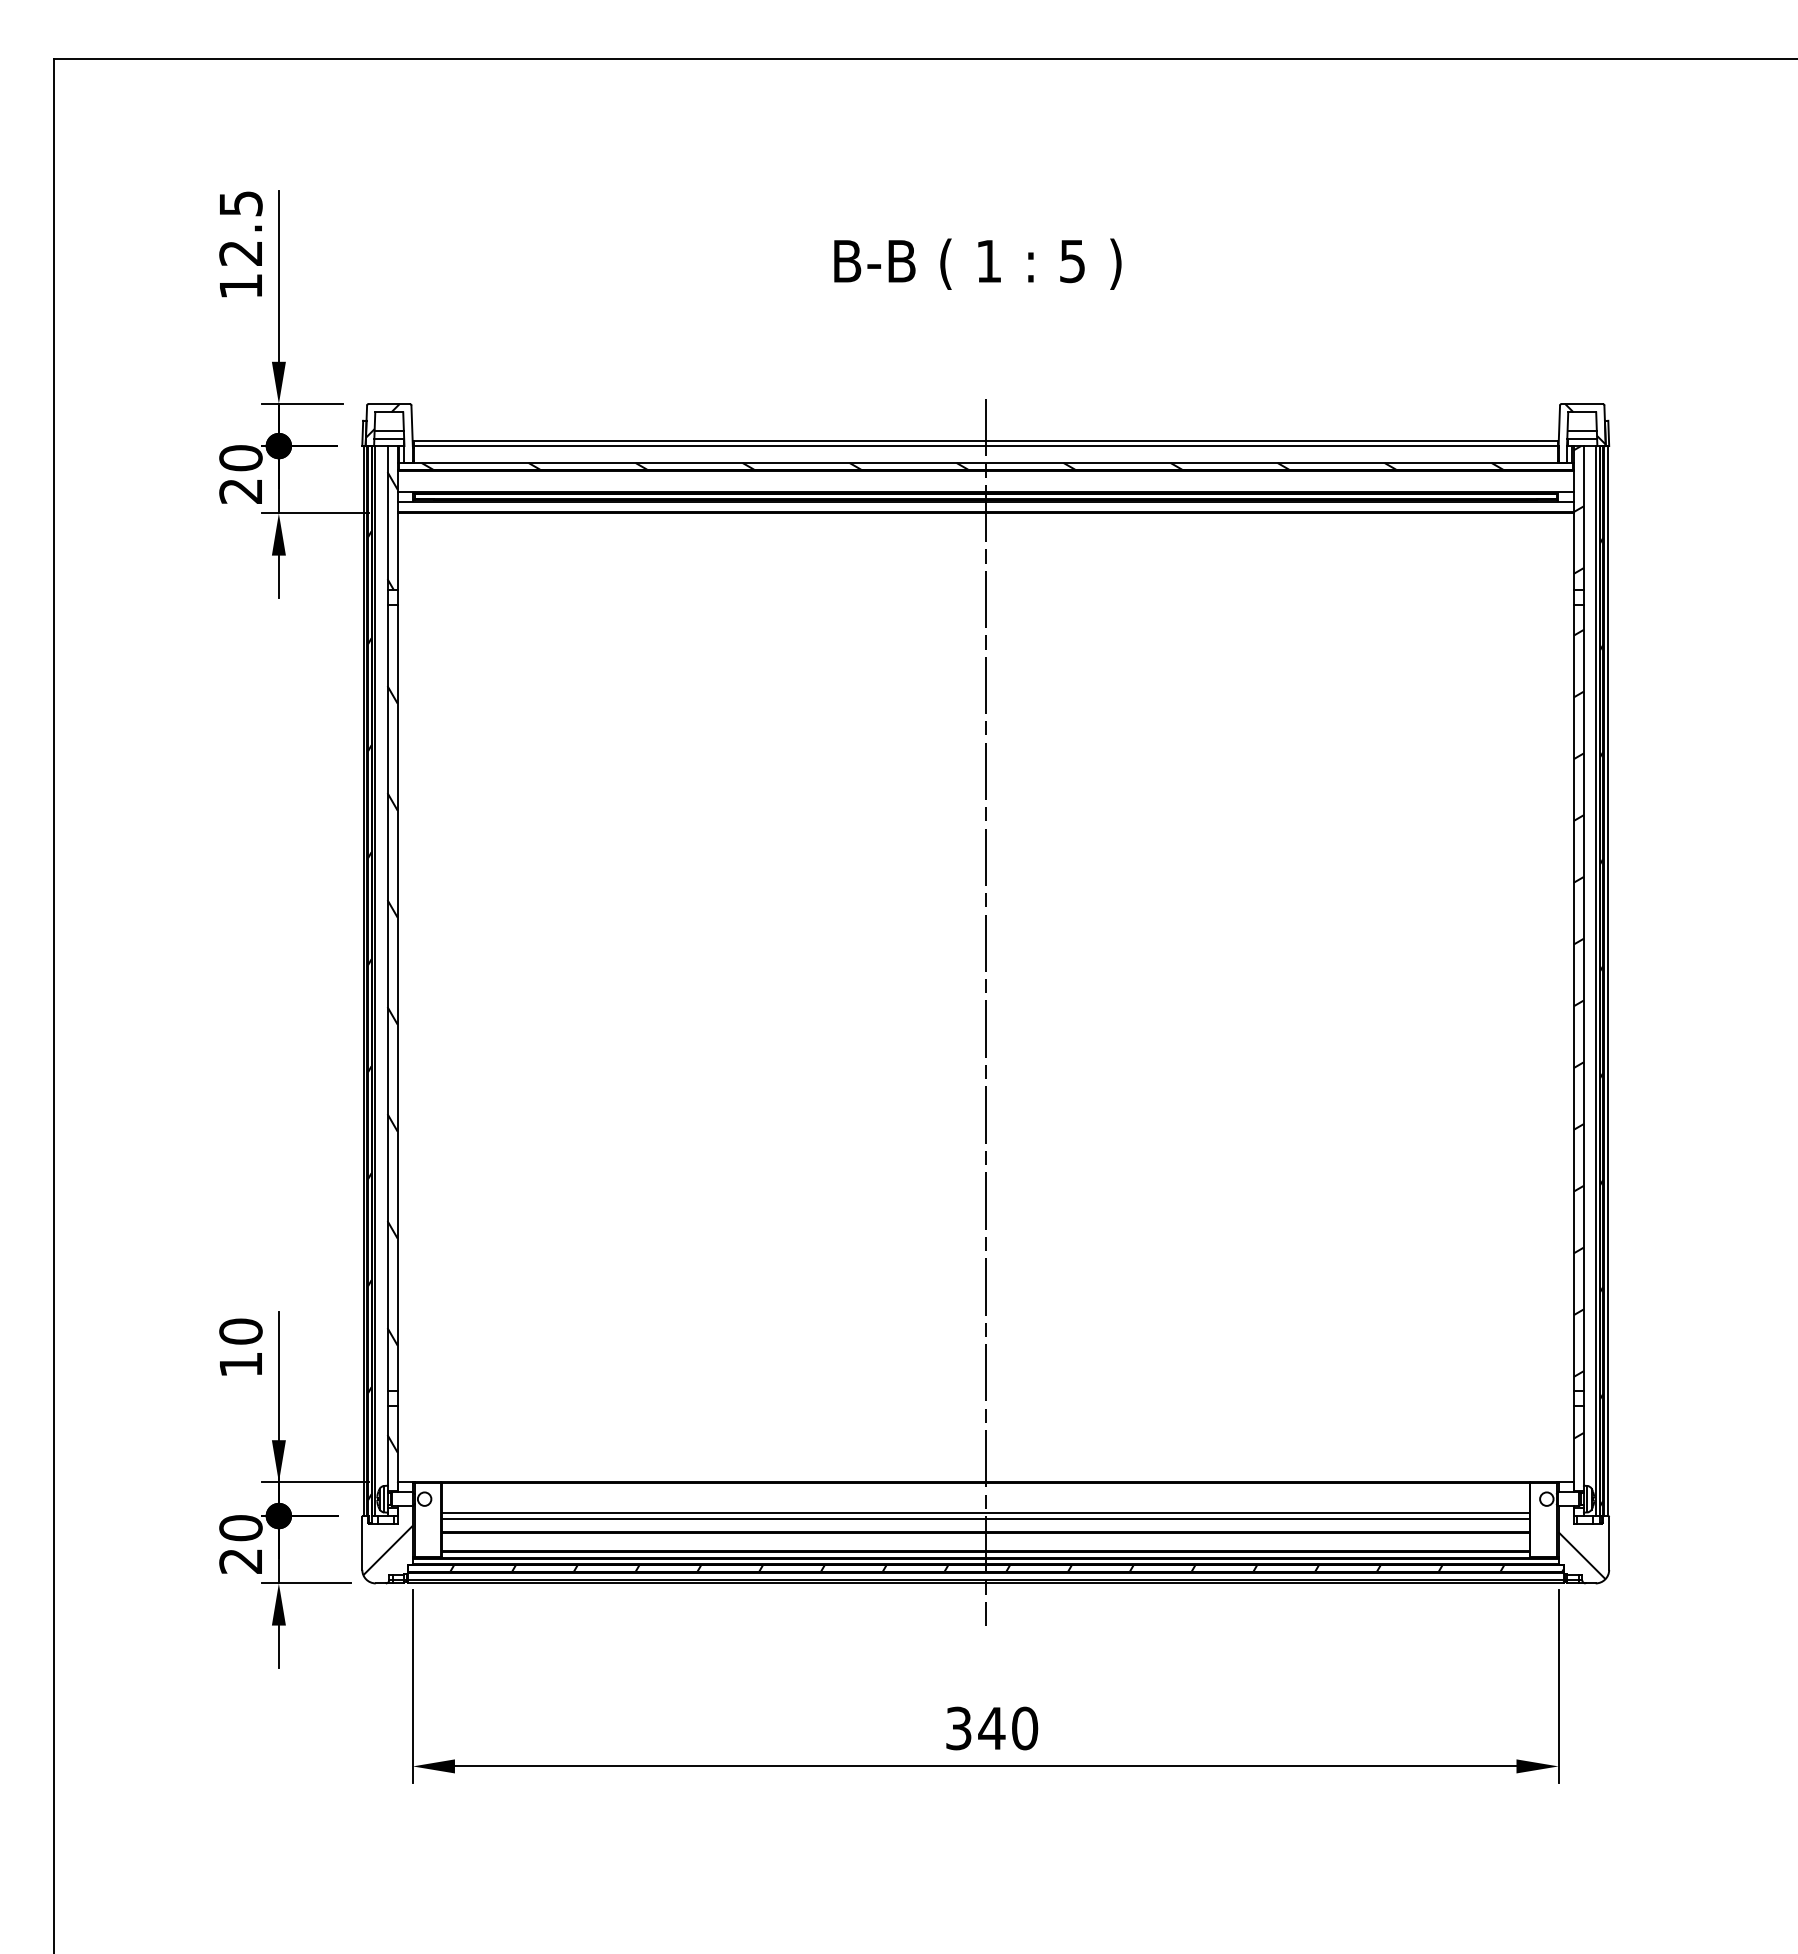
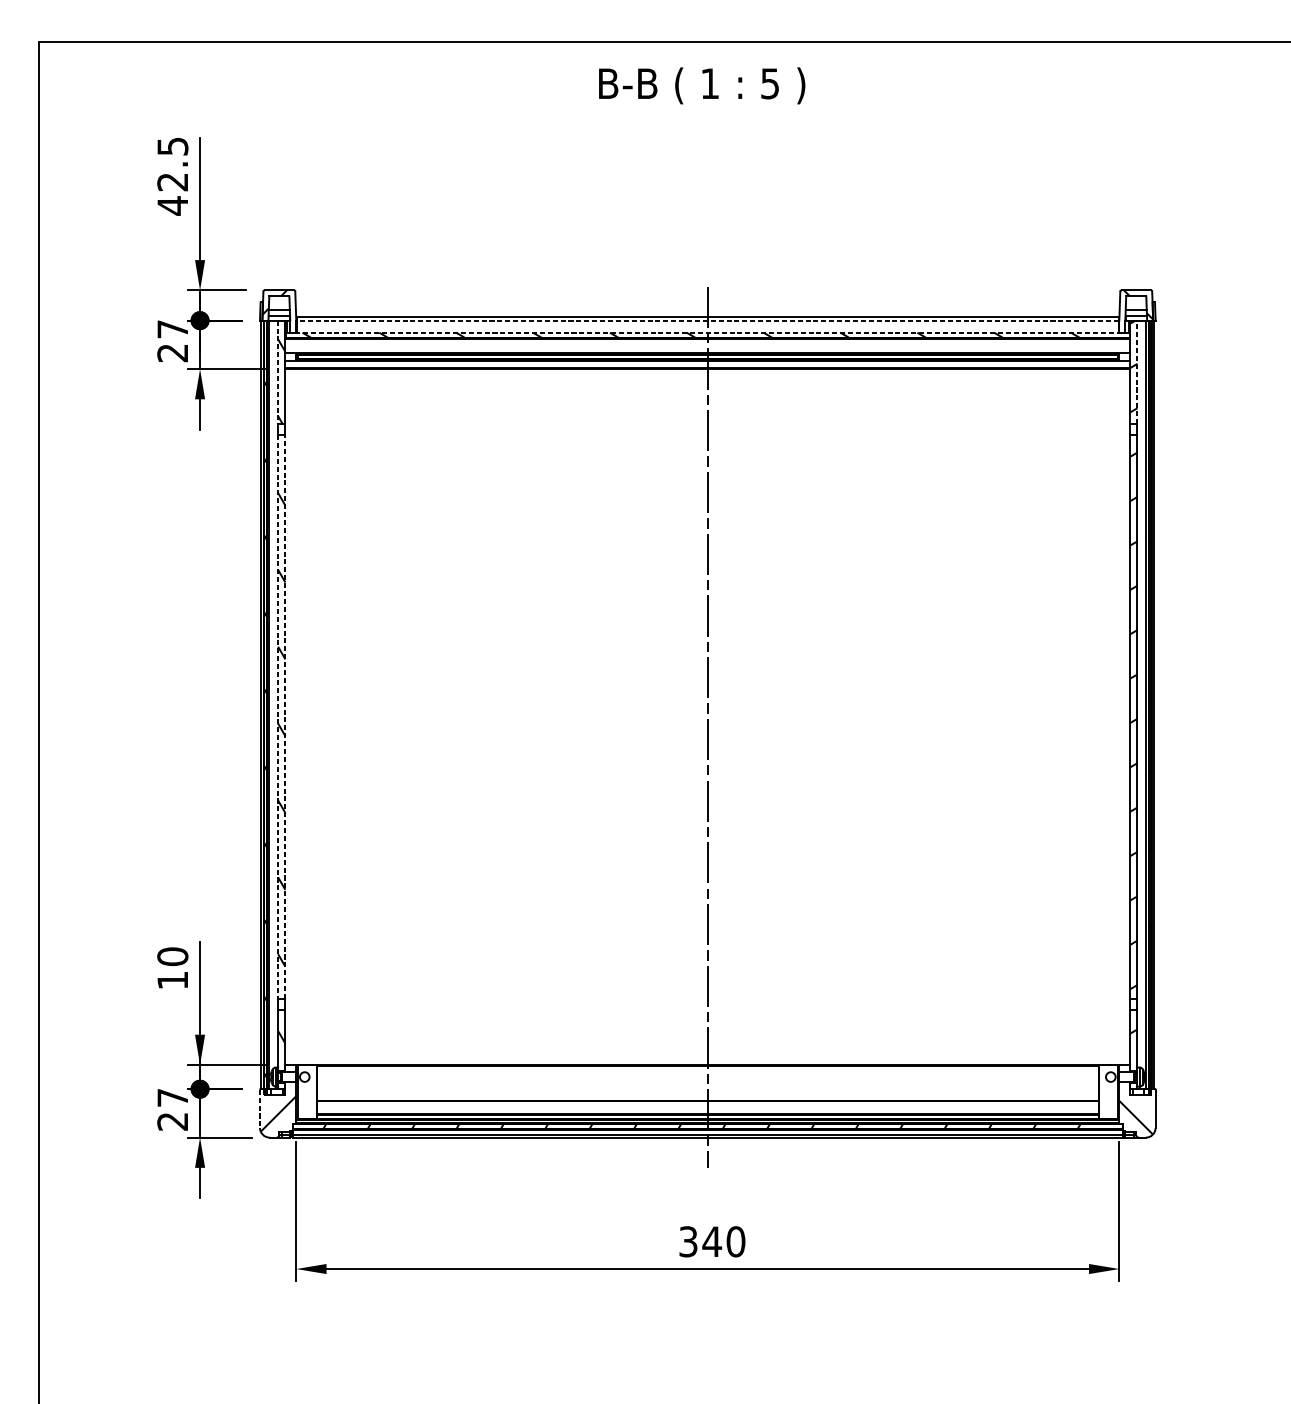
text: (977, 263) -> (701, 85), moved
text: (240, 286) -> (172, 206), 12.5 -> 42.5
line: (985, 446) -> (707, 320), solid -> dashed
text: (240, 458) -> (172, 329), 20 -> 27
line: (985, 462) -> (707, 332), solid -> dashed
line: (1583, 517) -> (1137, 371), solid -> dashed
line: (387, 518) -> (278, 372), solid -> dashed
line: (387, 997) -> (278, 716), solid -> dashed
line: (397, 997) -> (285, 716), solid -> dashed
line: (985, 1512) -> (707, 1086), removed
line: (985, 1519) -> (707, 1091), removed
text: (240, 1528) -> (172, 1098), 20 -> 27
line: (362, 1543) -> (260, 1108), solid -> dashed

